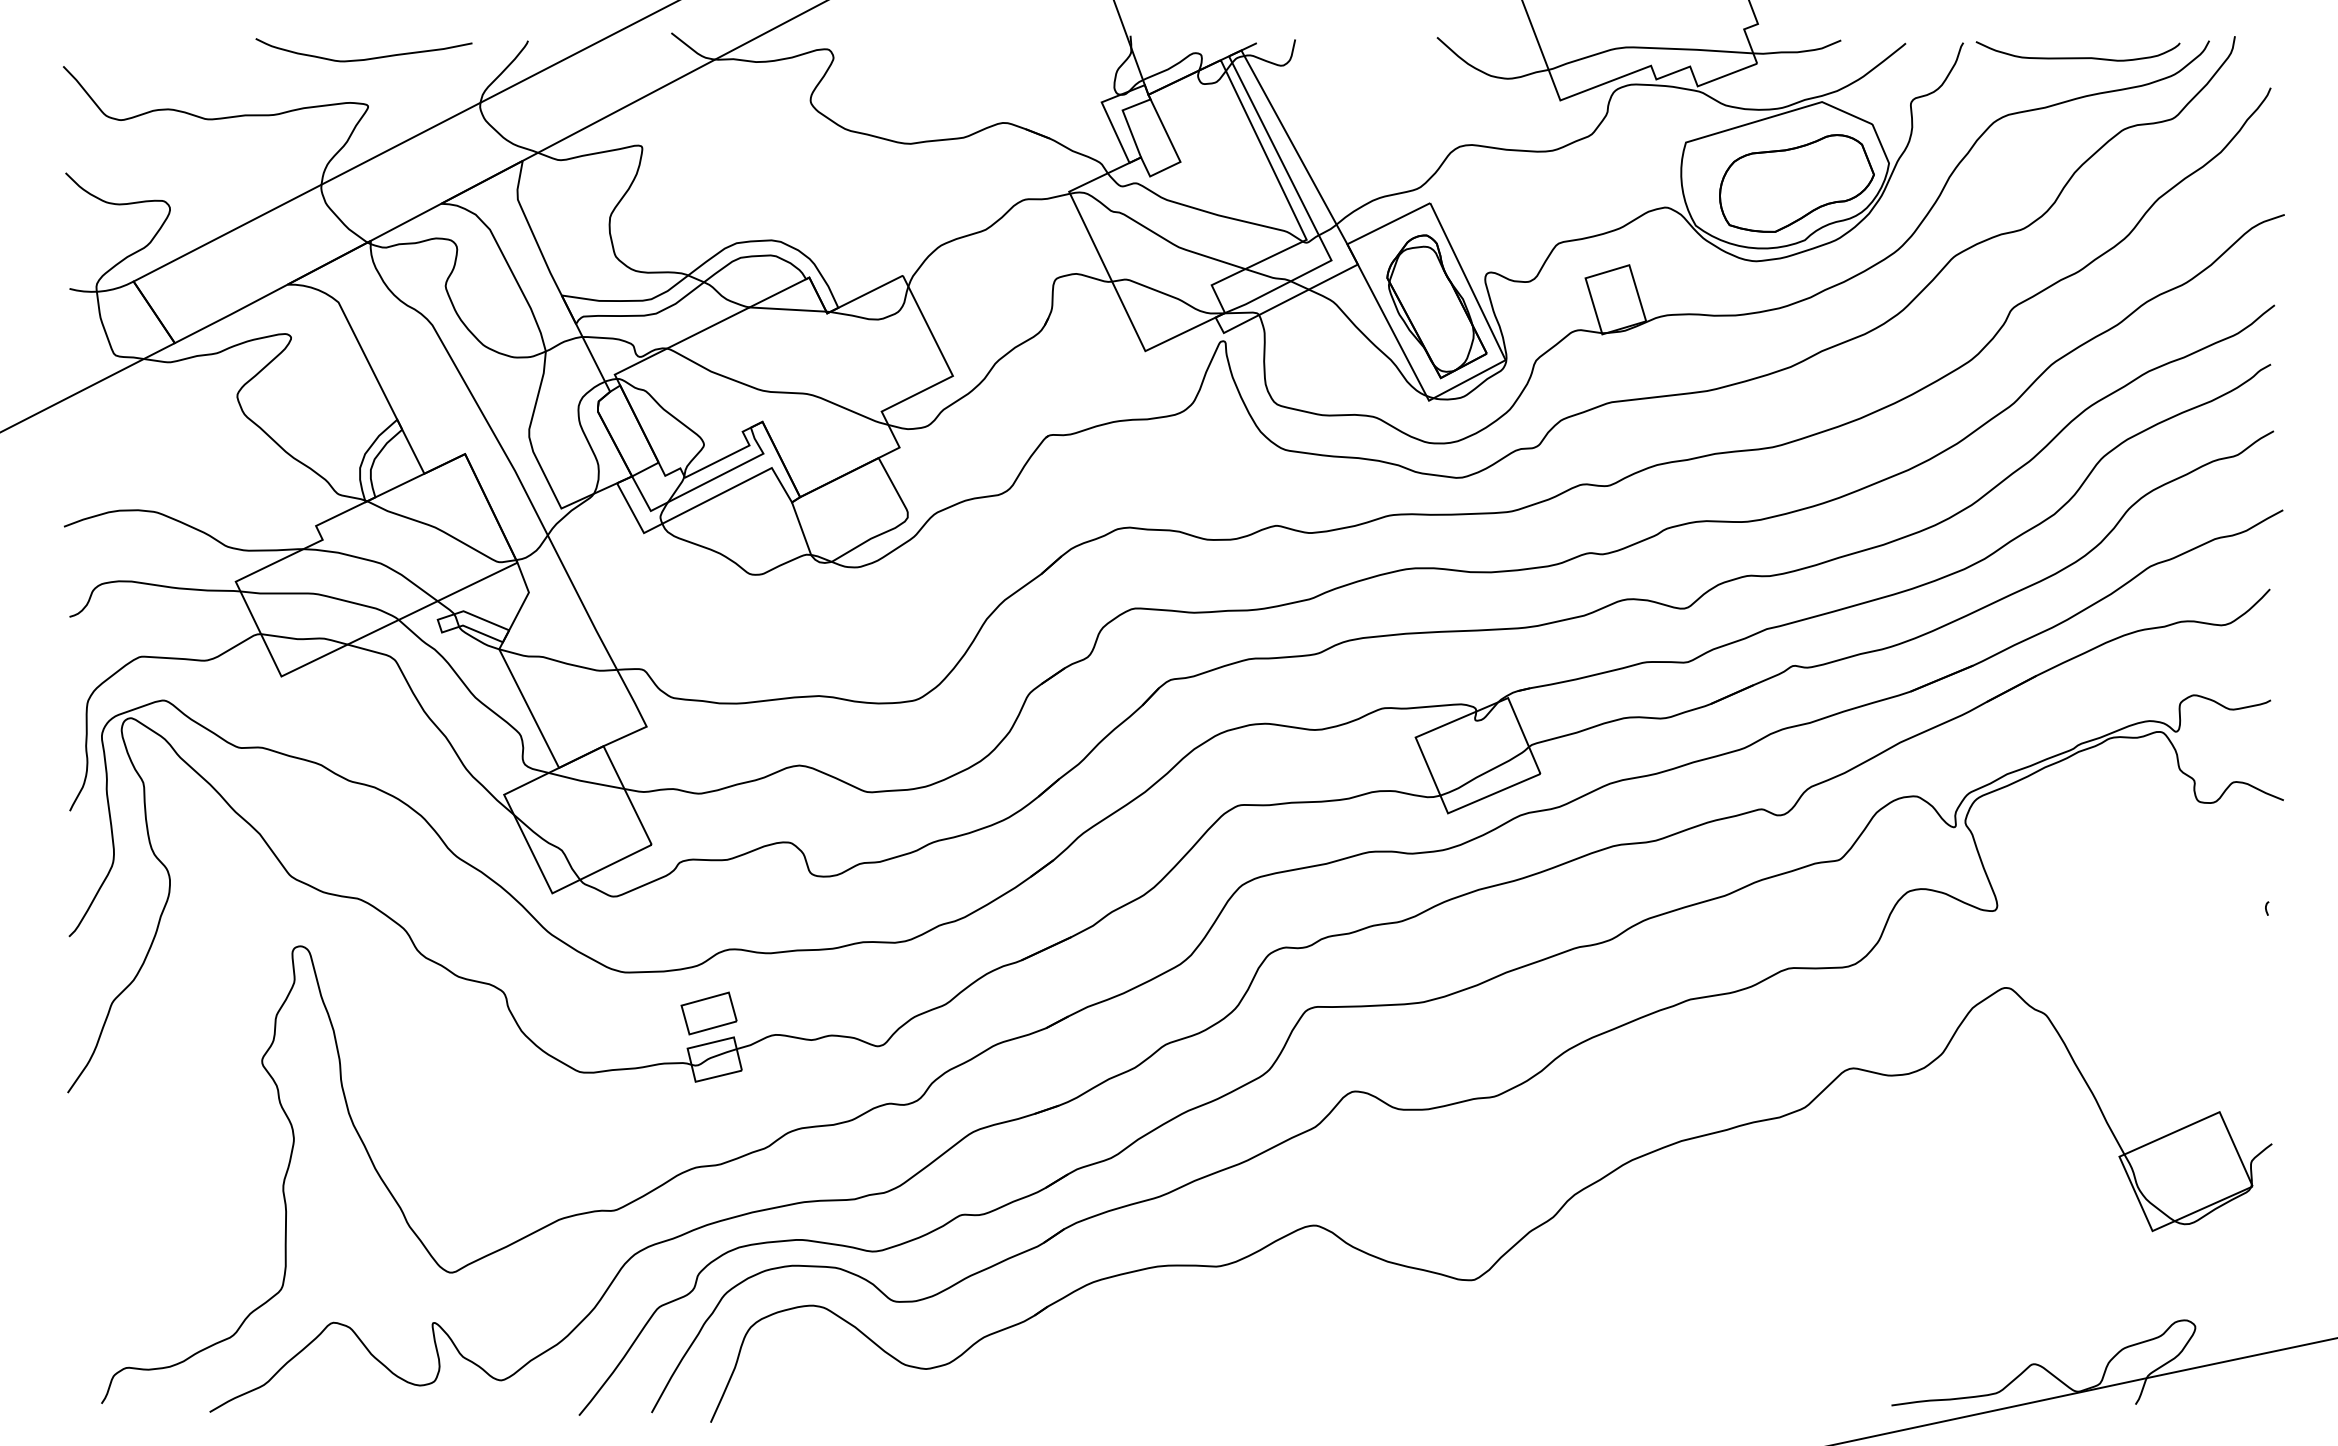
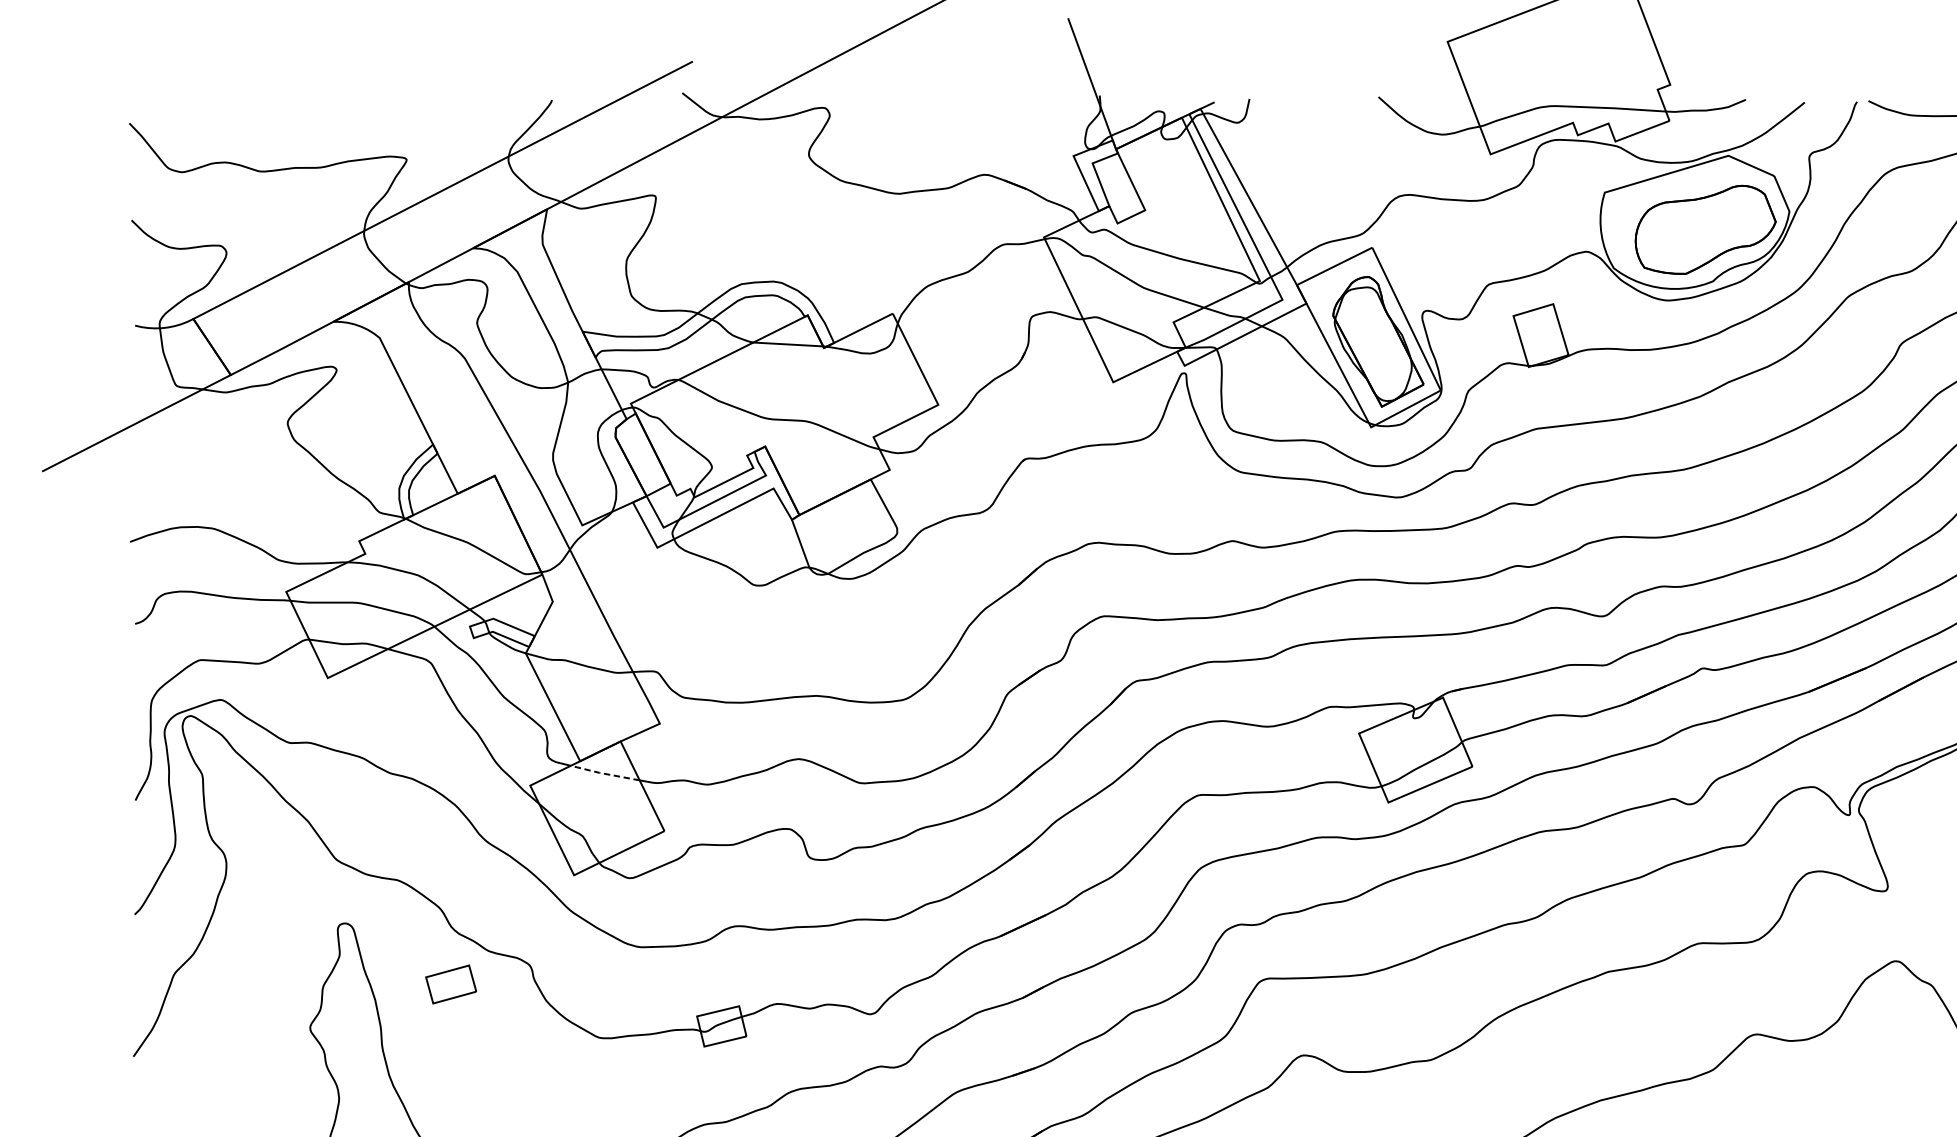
curve: (365, 58) -> (404, 116), removed
line: (585, 781) -> (604, 773), solid -> dashed
part: (708, 1013) -> (450, 984), moved

